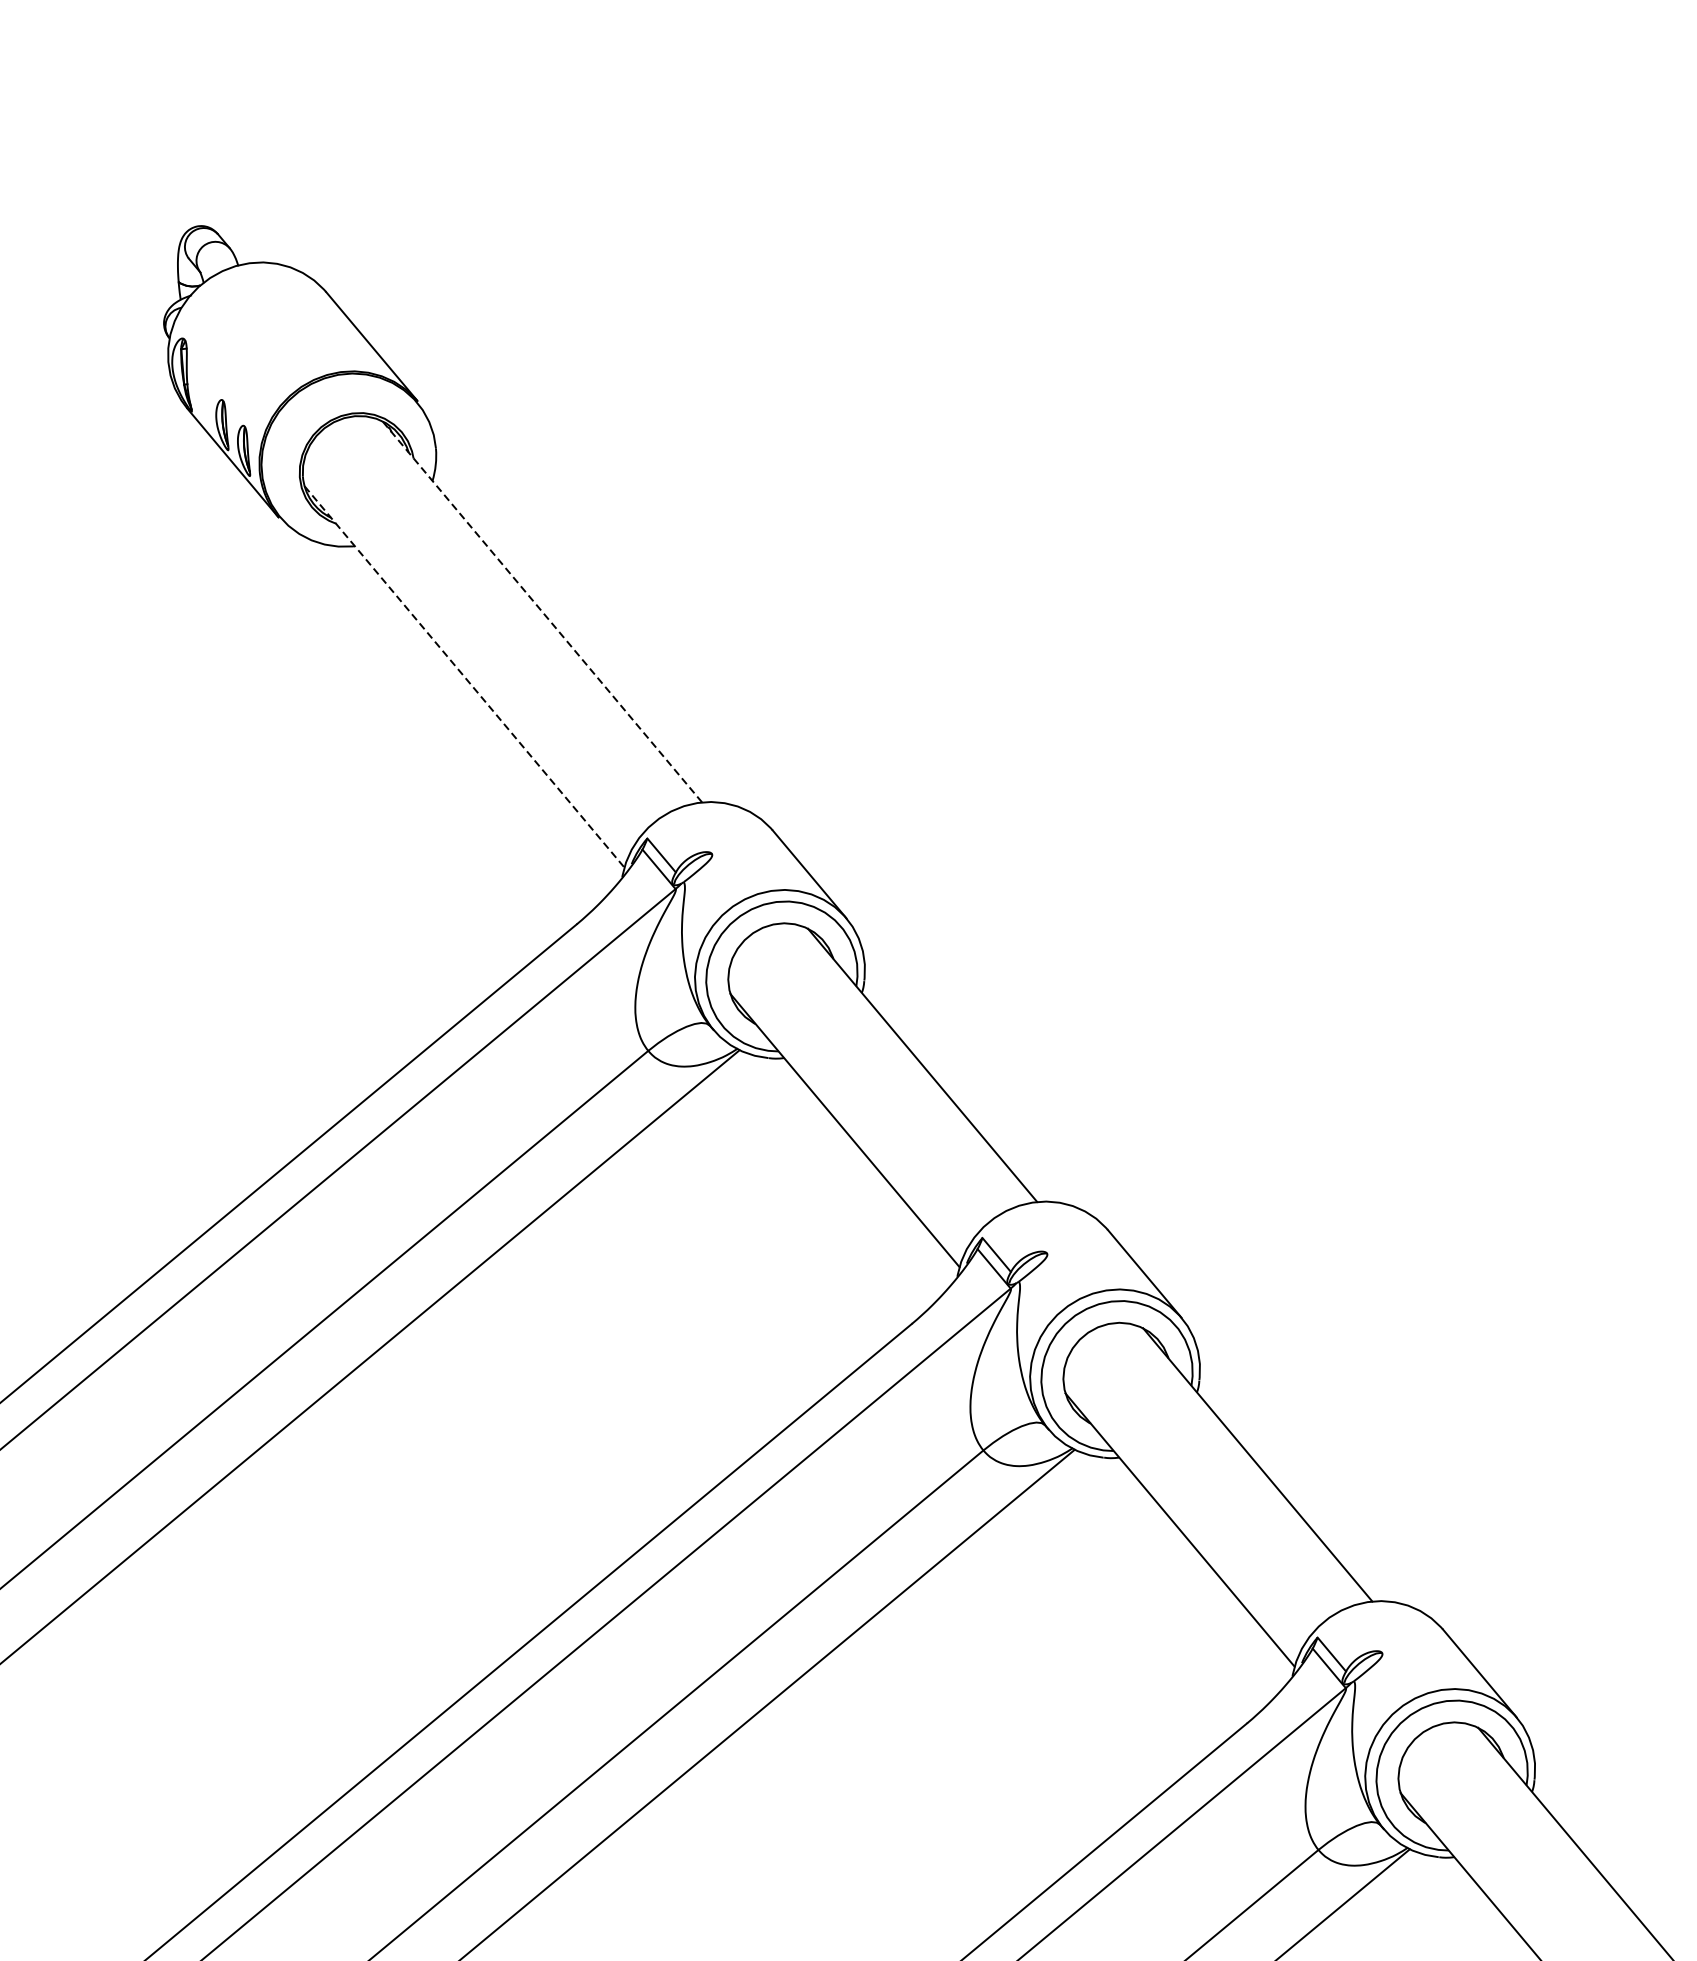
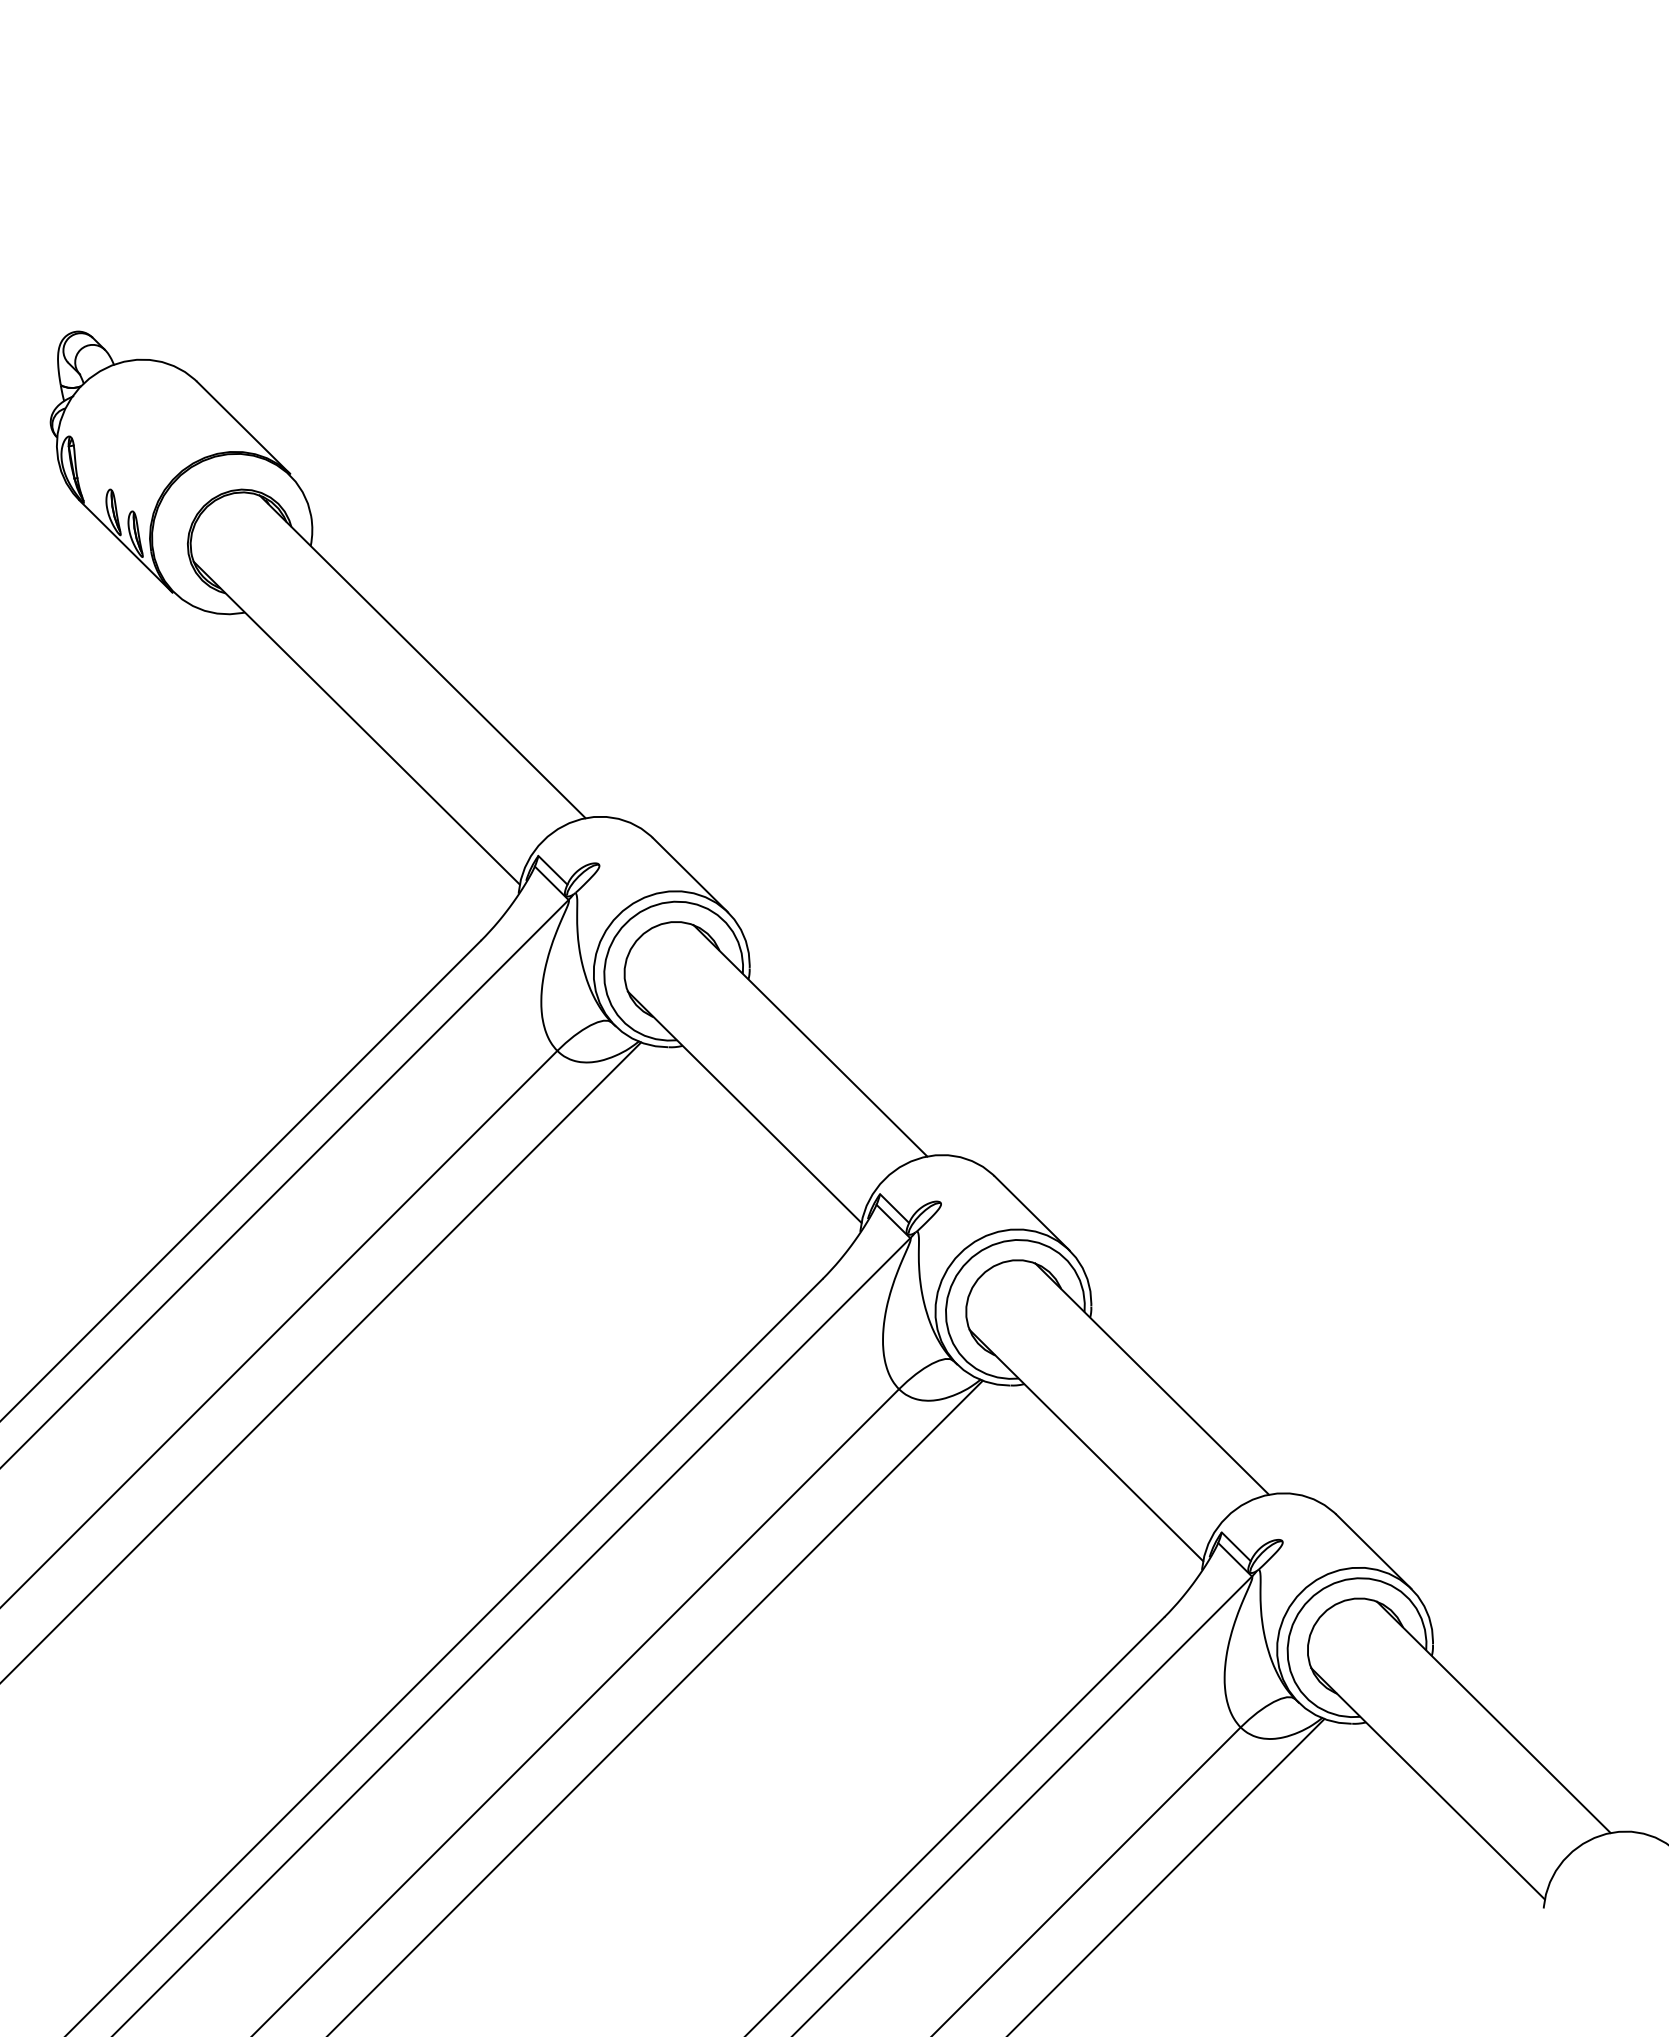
line: (542, 611) -> (422, 656), dashed -> solid
line: (465, 677) -> (357, 723), dashed -> solid

